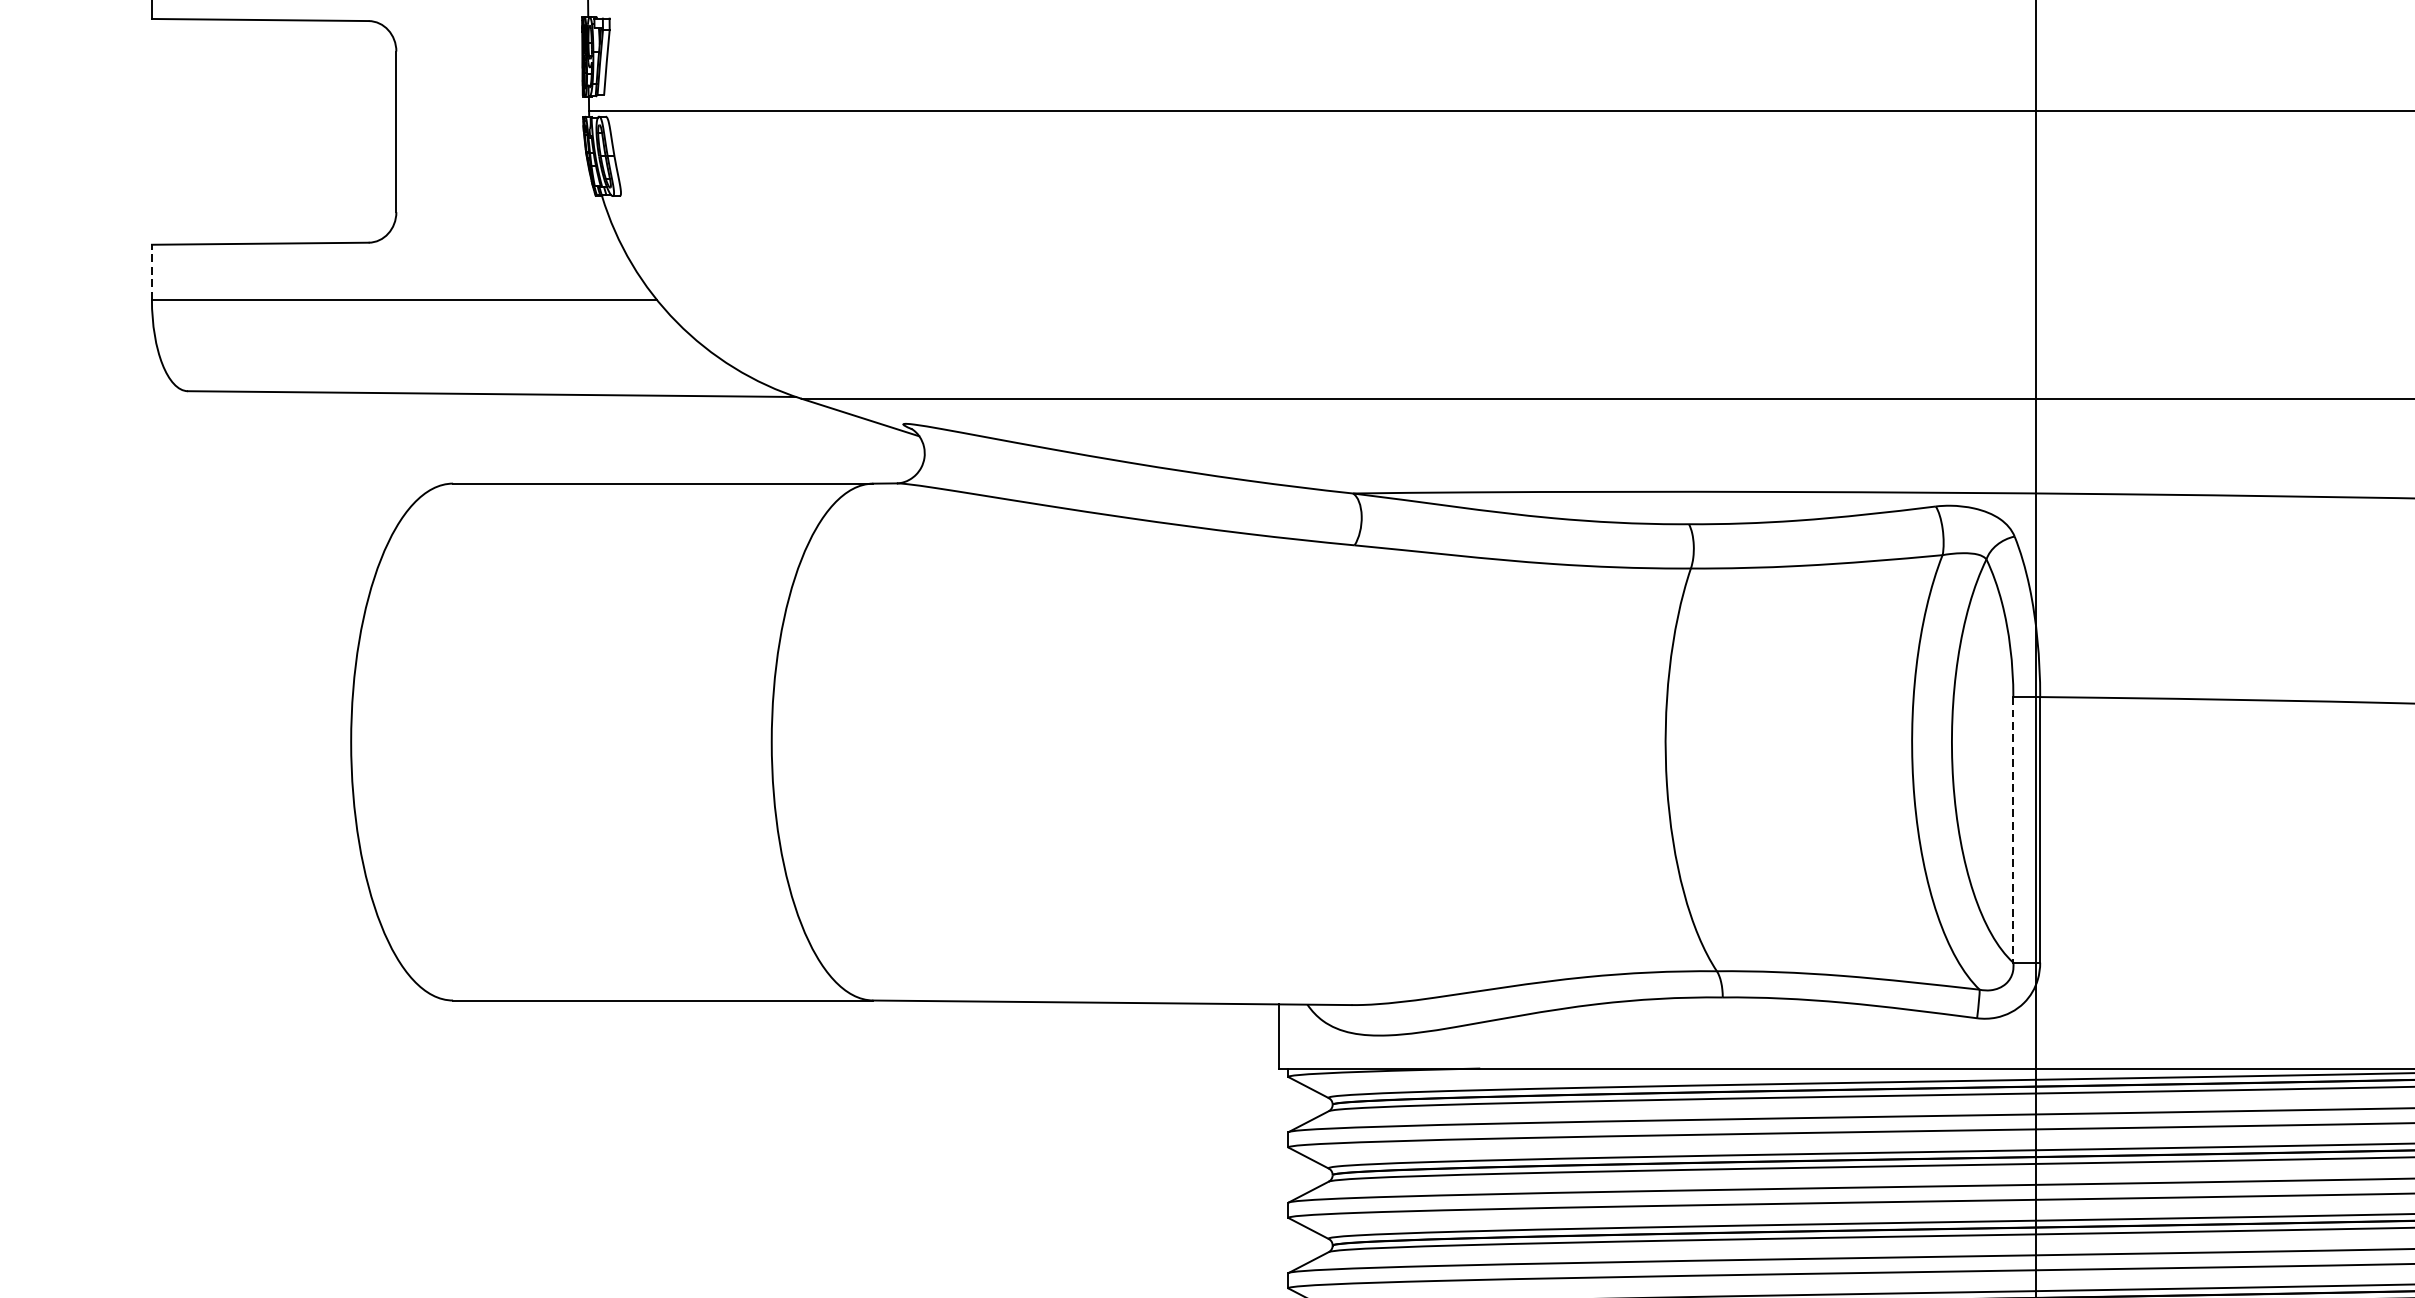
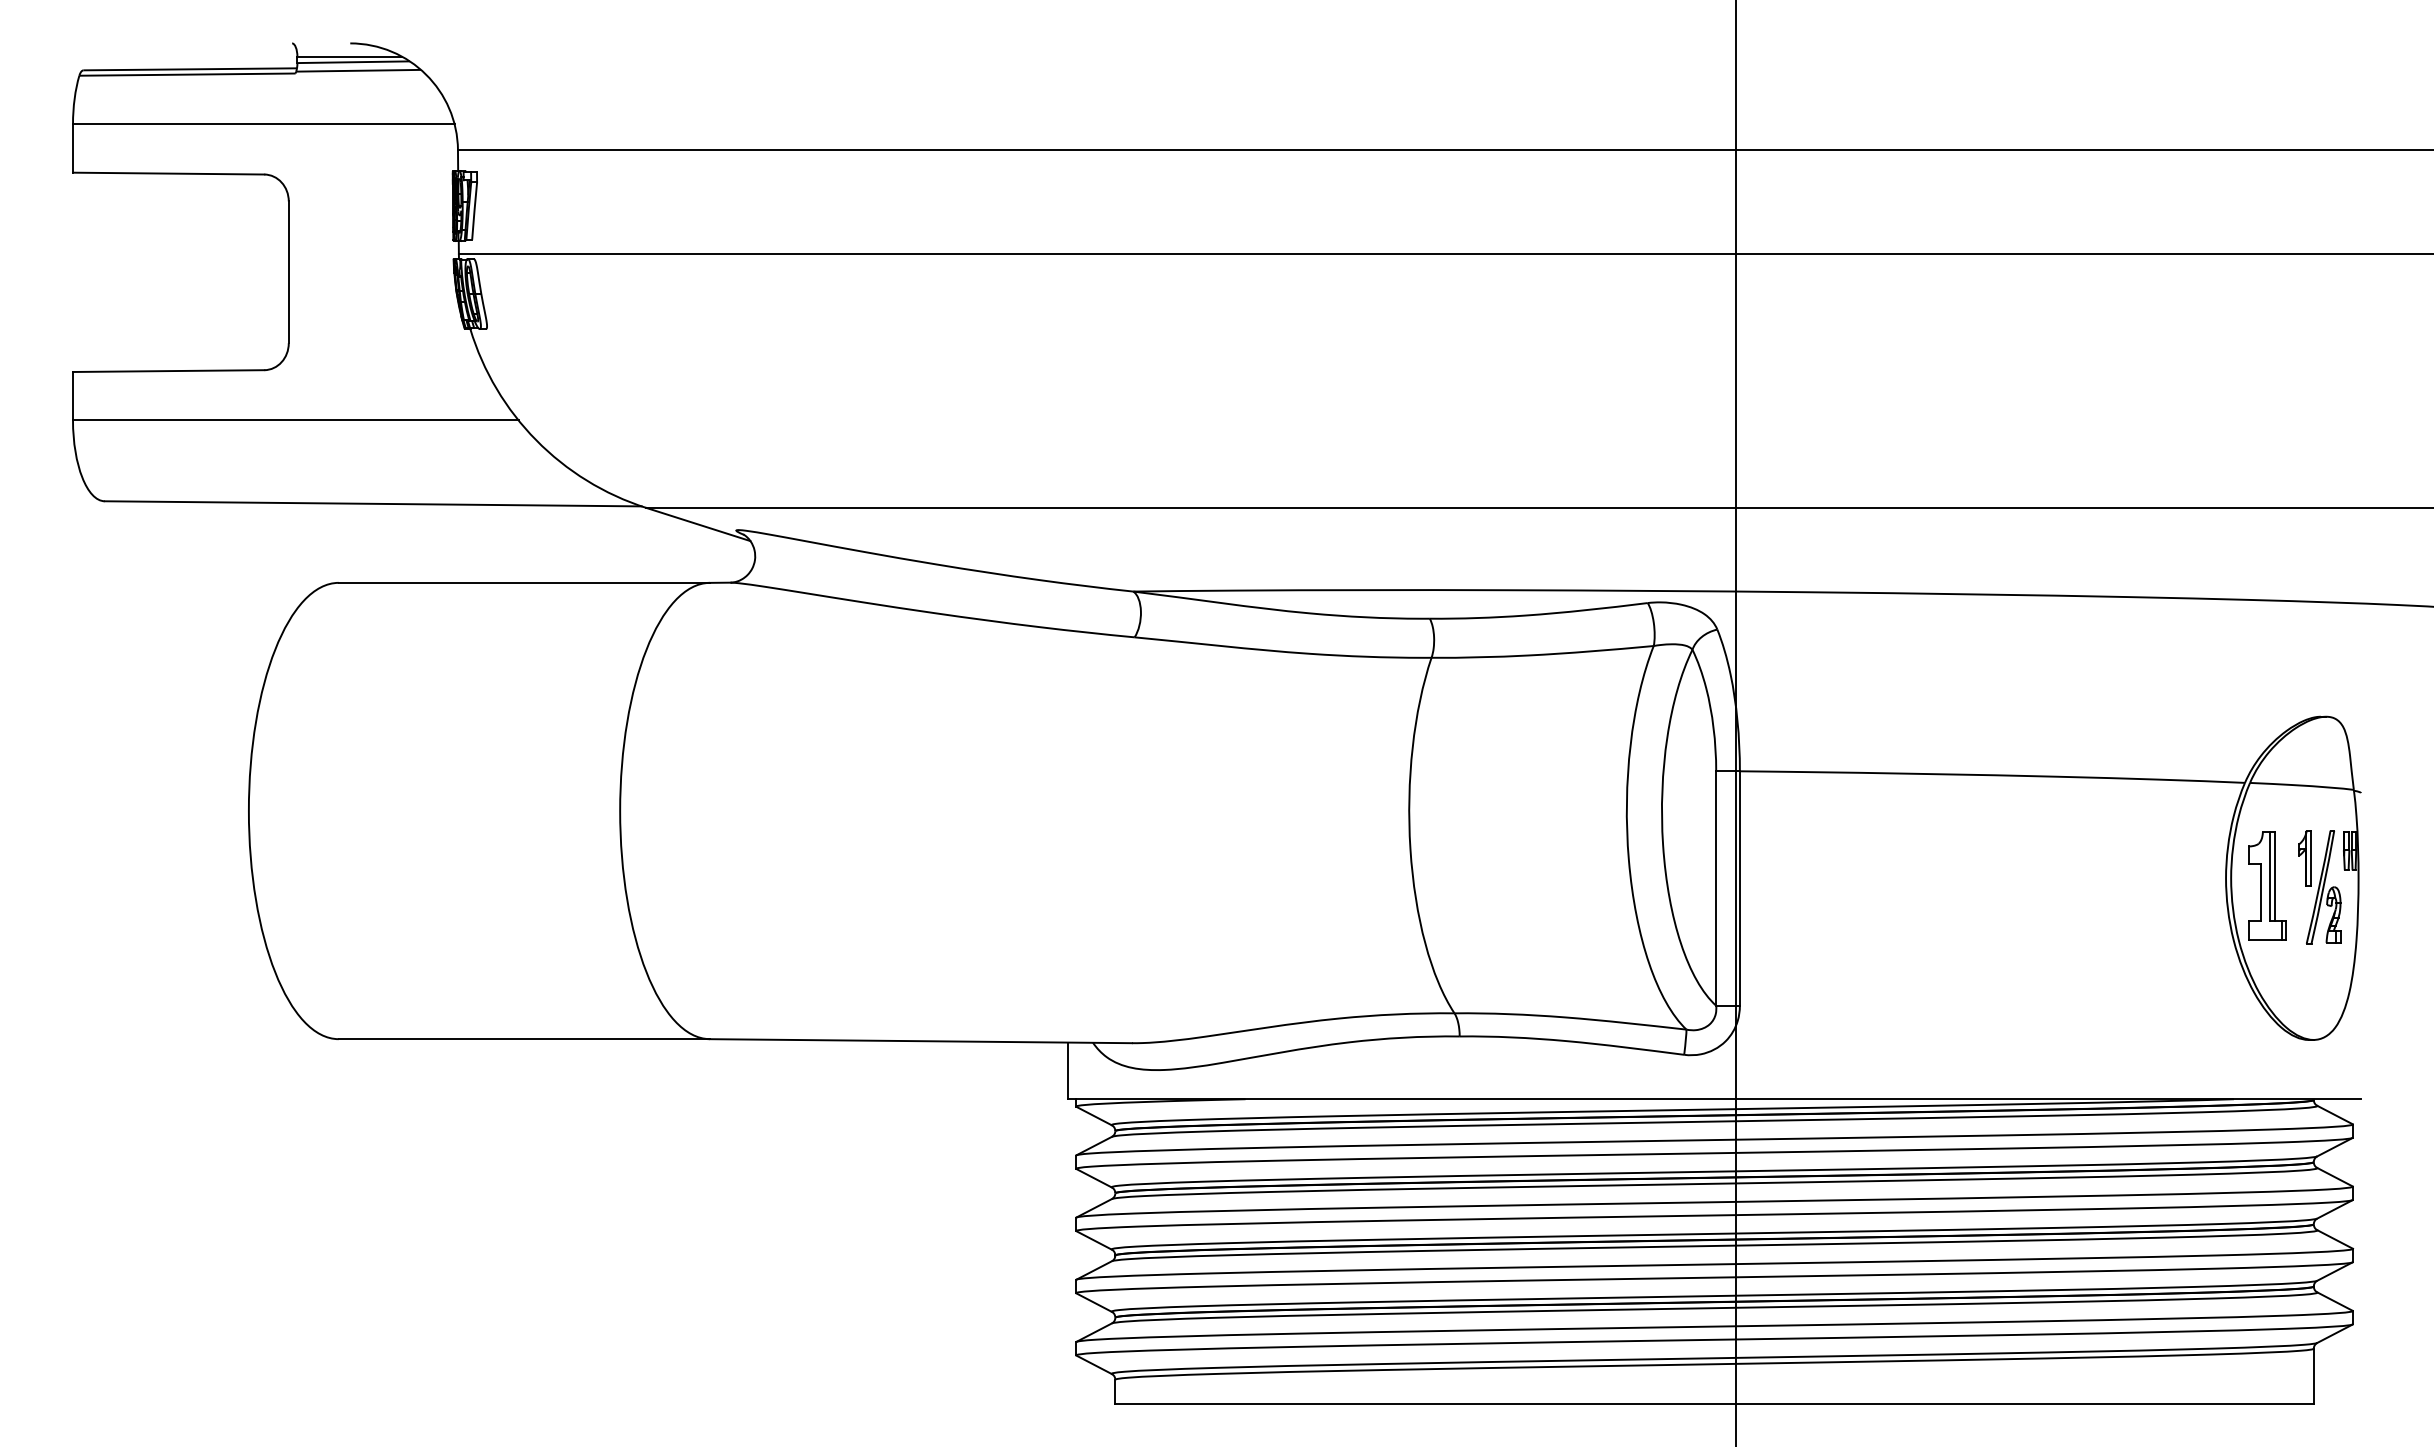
line: (152, 271) -> (73, 395), dashed -> solid
line: (2013, 830) -> (1716, 889), dashed -> solid

